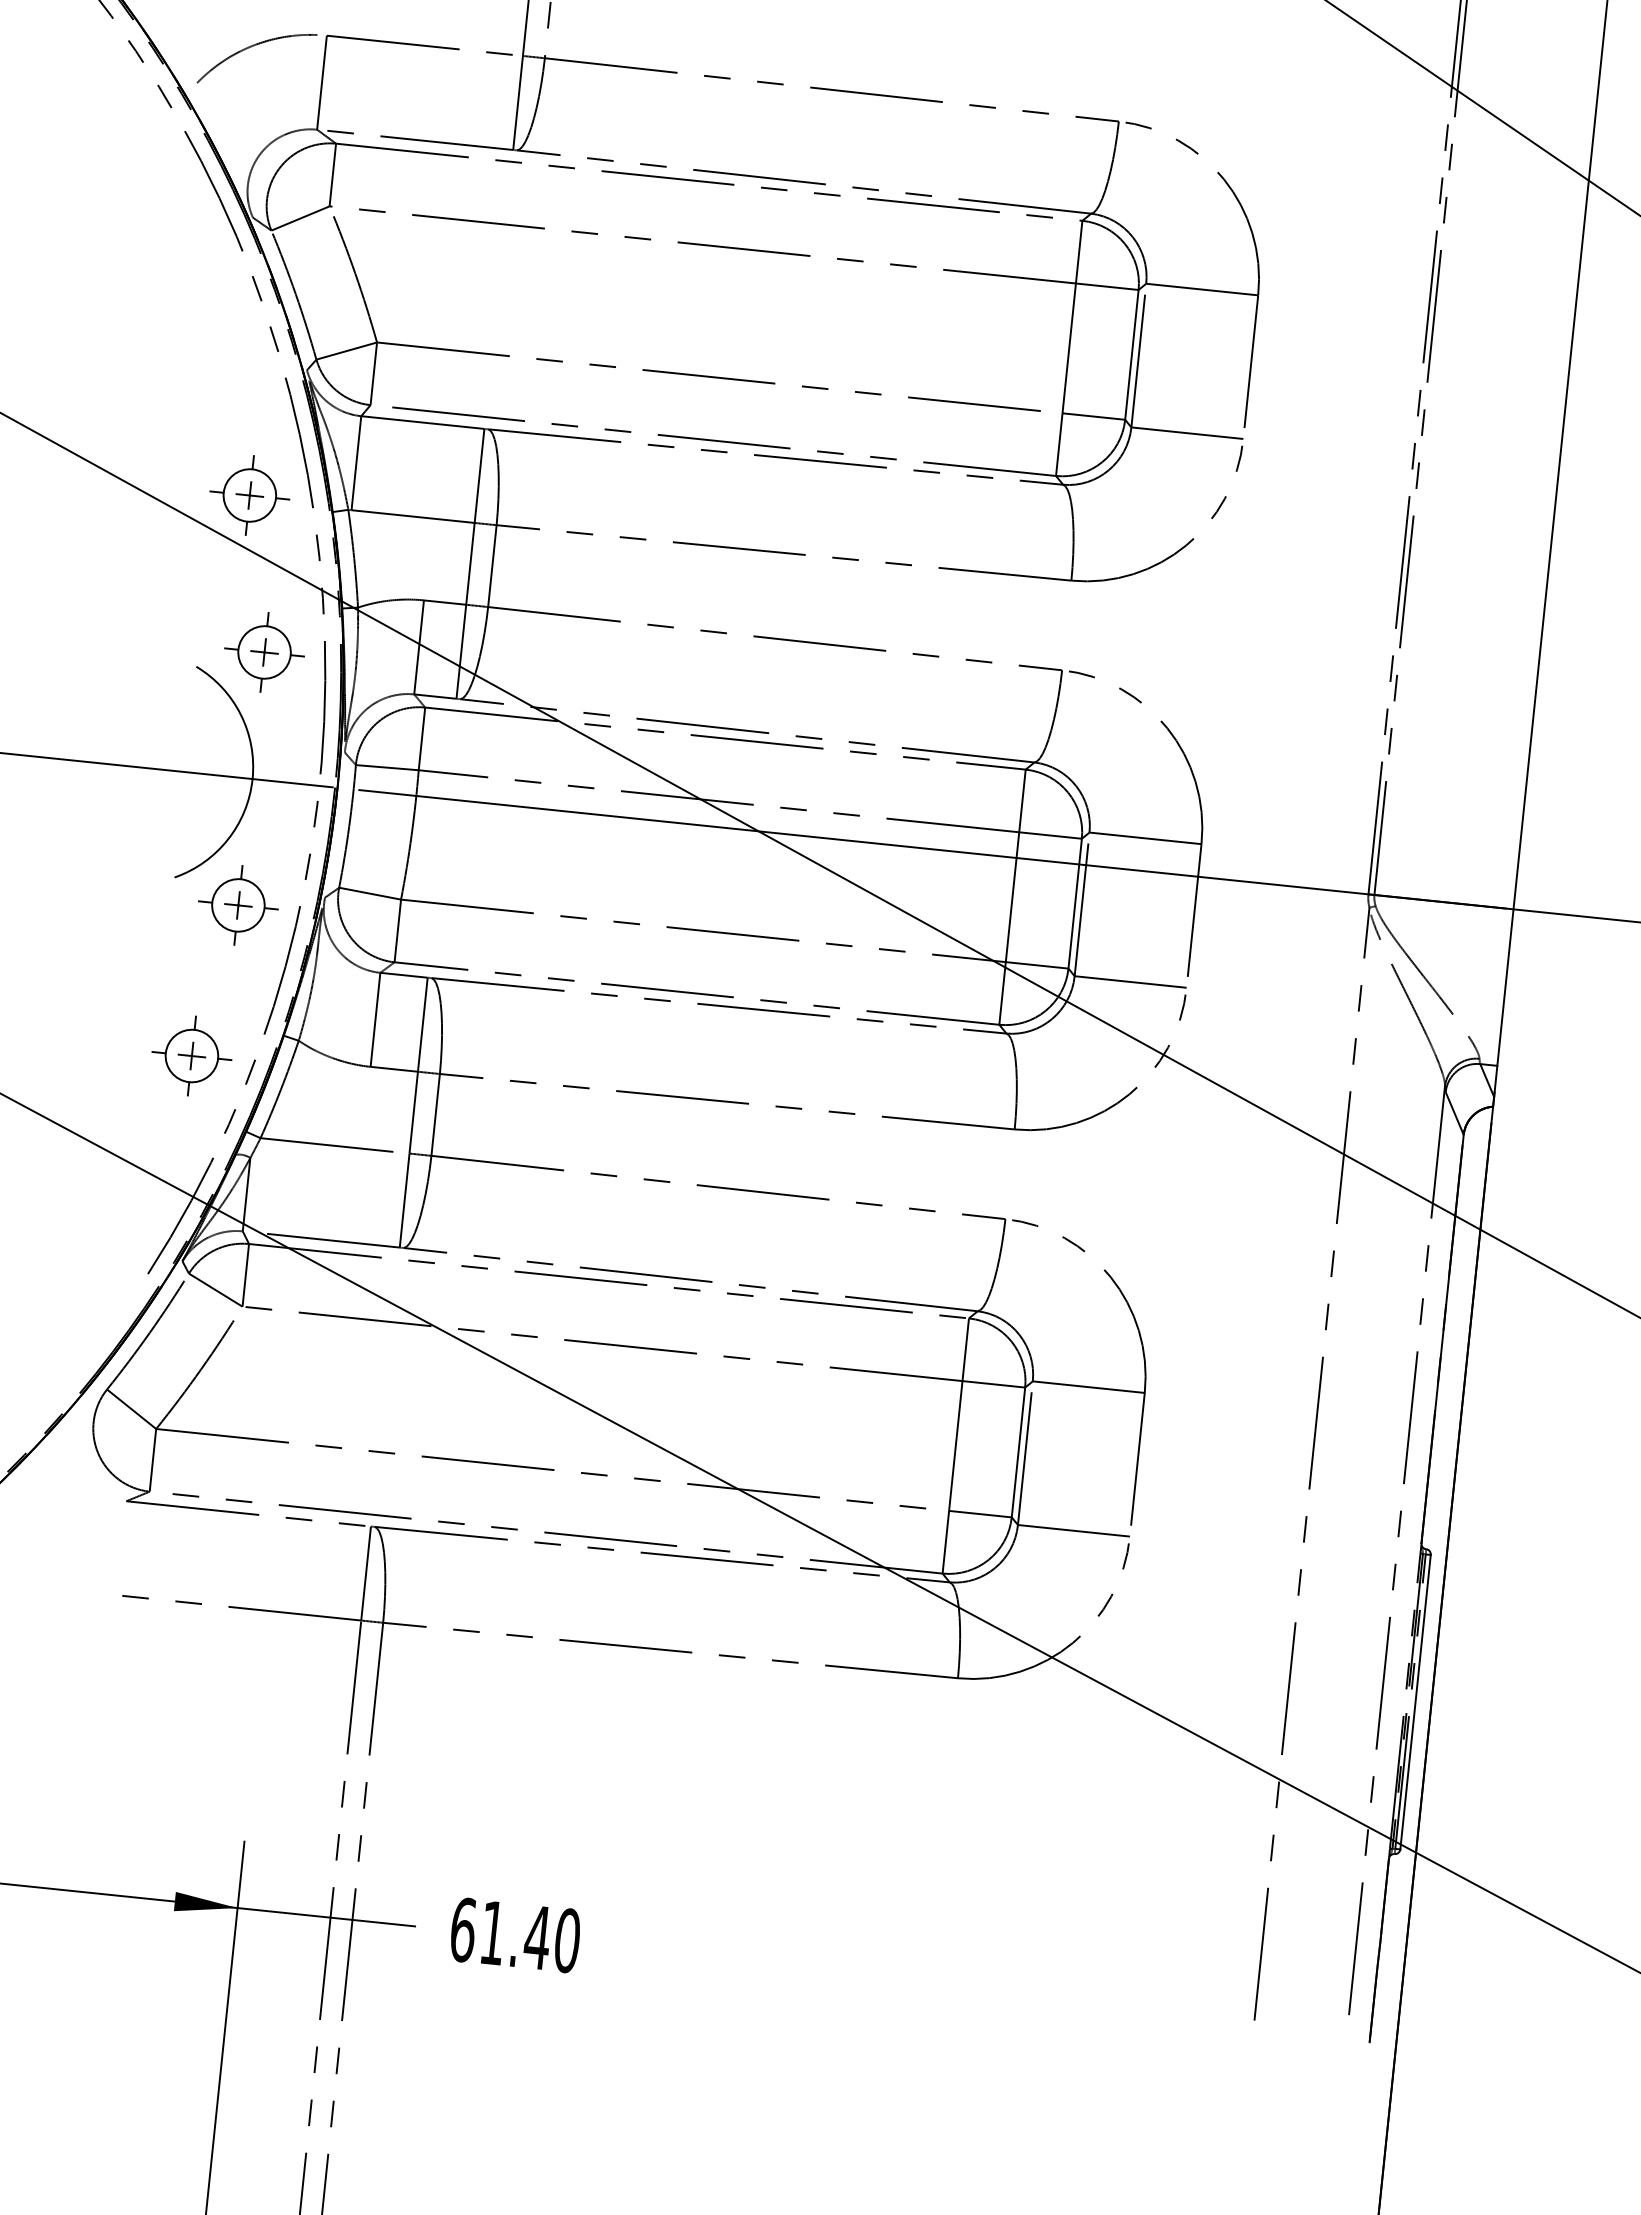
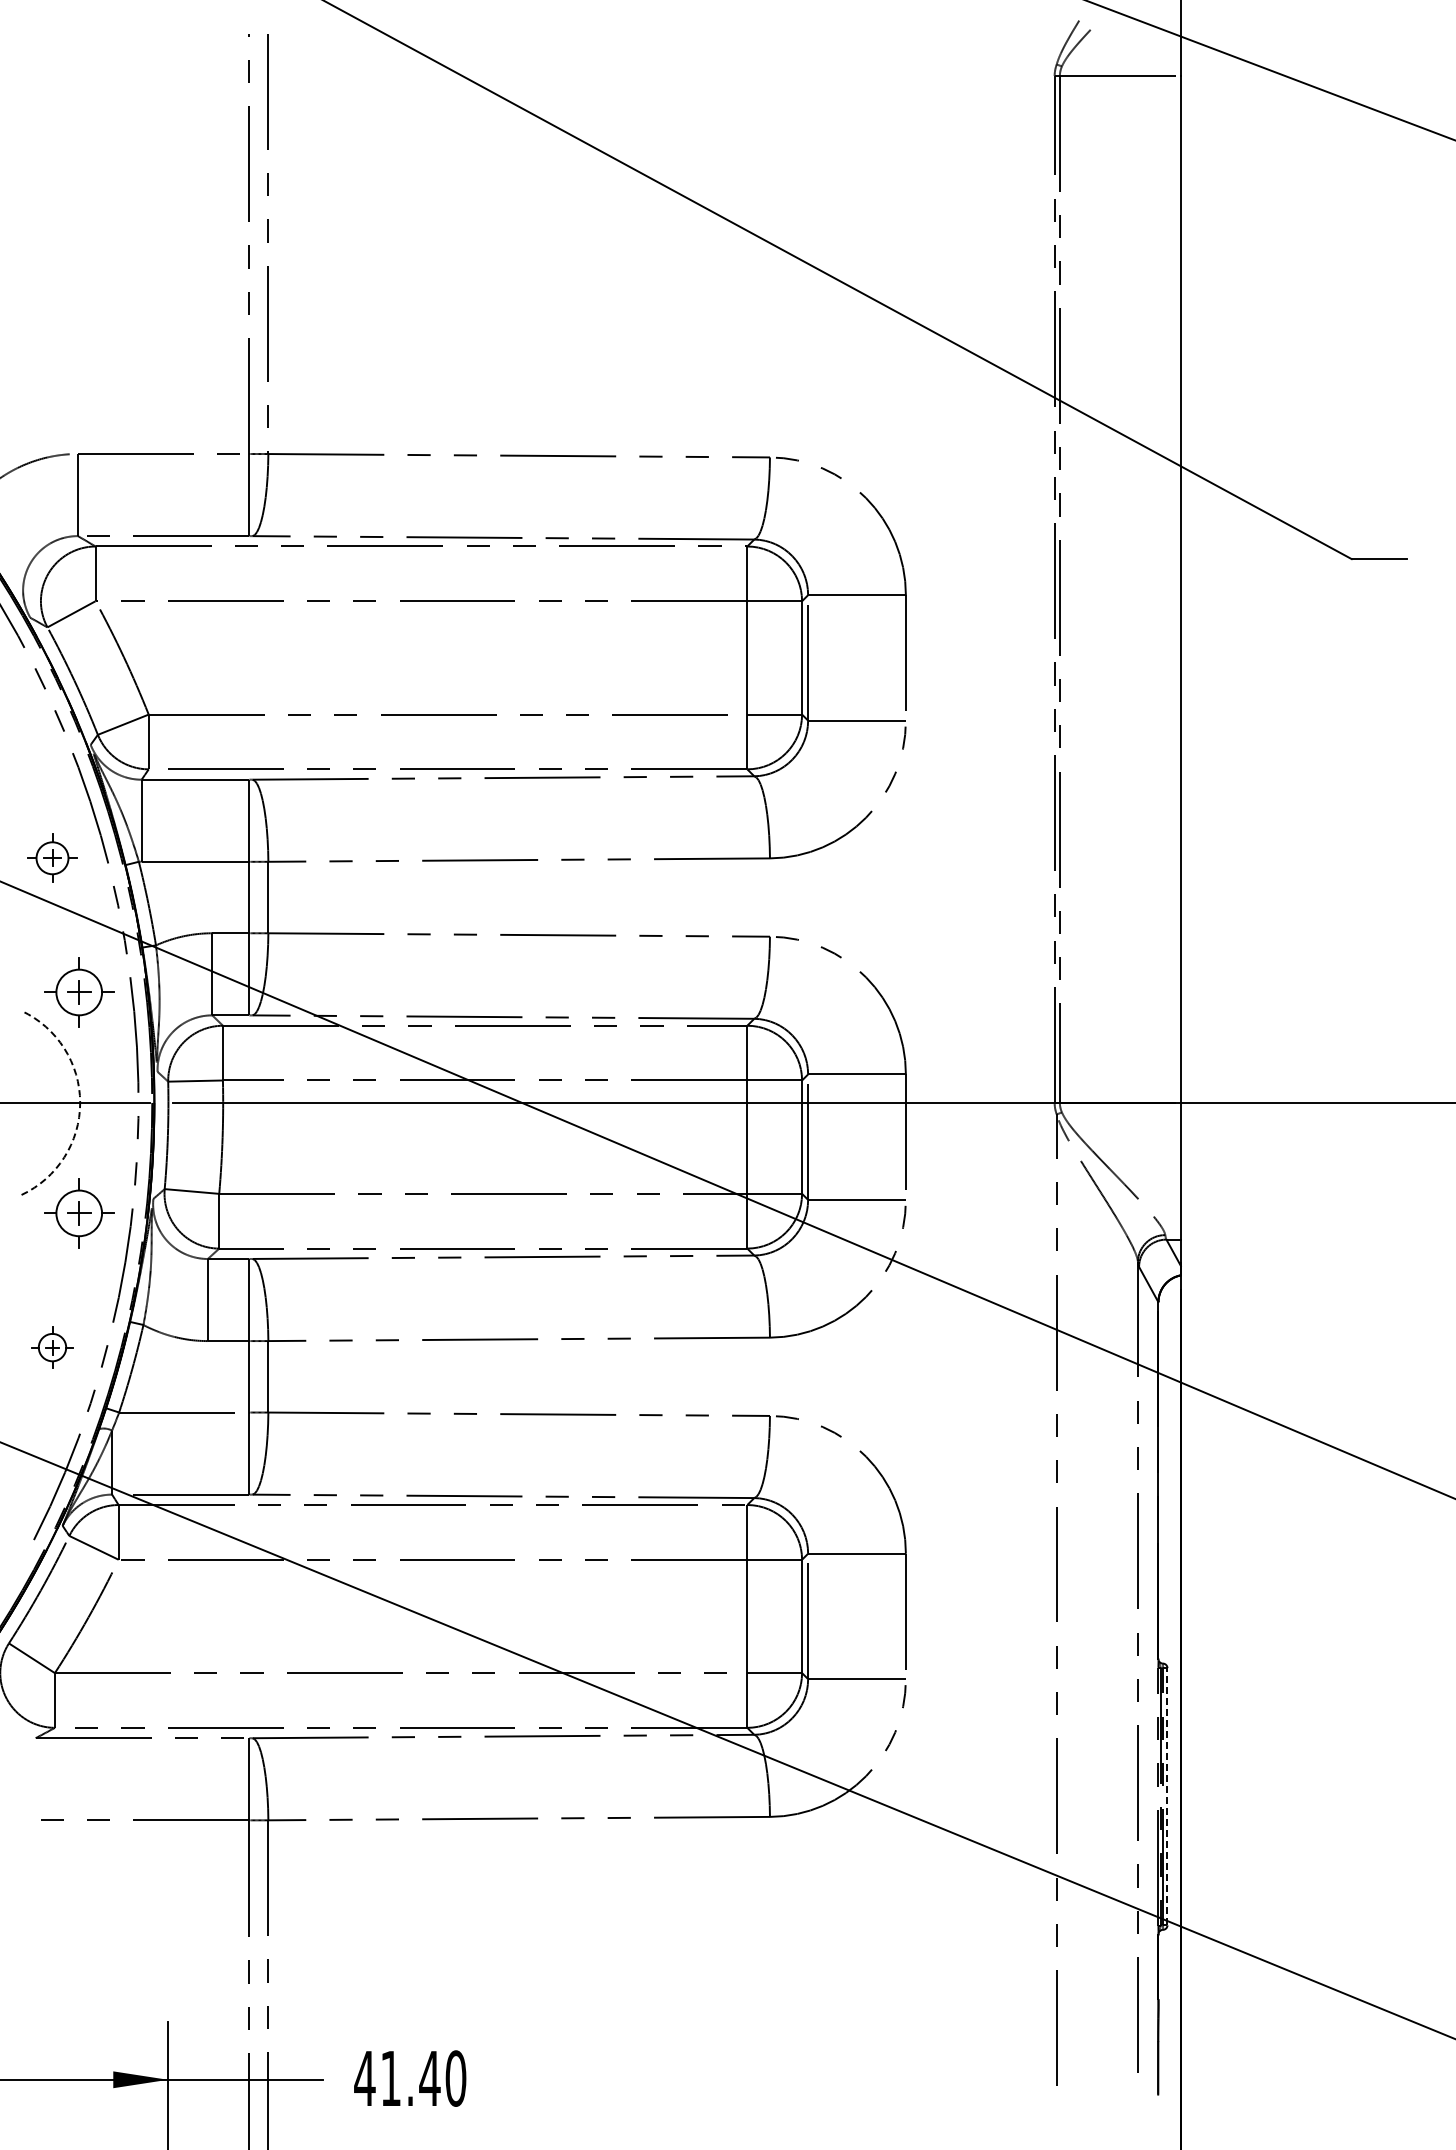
part: (249, 495) -> (52, 858), size x0.7
arc: (253, 778) -> (80, 1102), solid -> dashed
part: (191, 1055) -> (52, 1347), size x0.6
line: (1415, 1701) -> (1167, 1796), solid -> dashed
text: (462, 1929) -> (364, 2078), 61.40 -> 41.40

